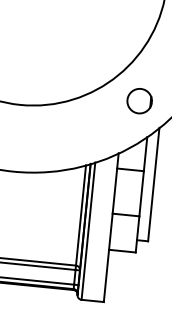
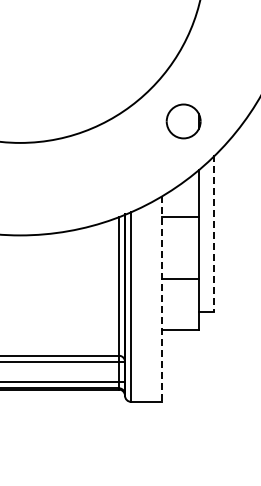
line: (153, 184) -> (214, 233), solid -> dashed
line: (111, 228) -> (162, 299), solid -> dashed

